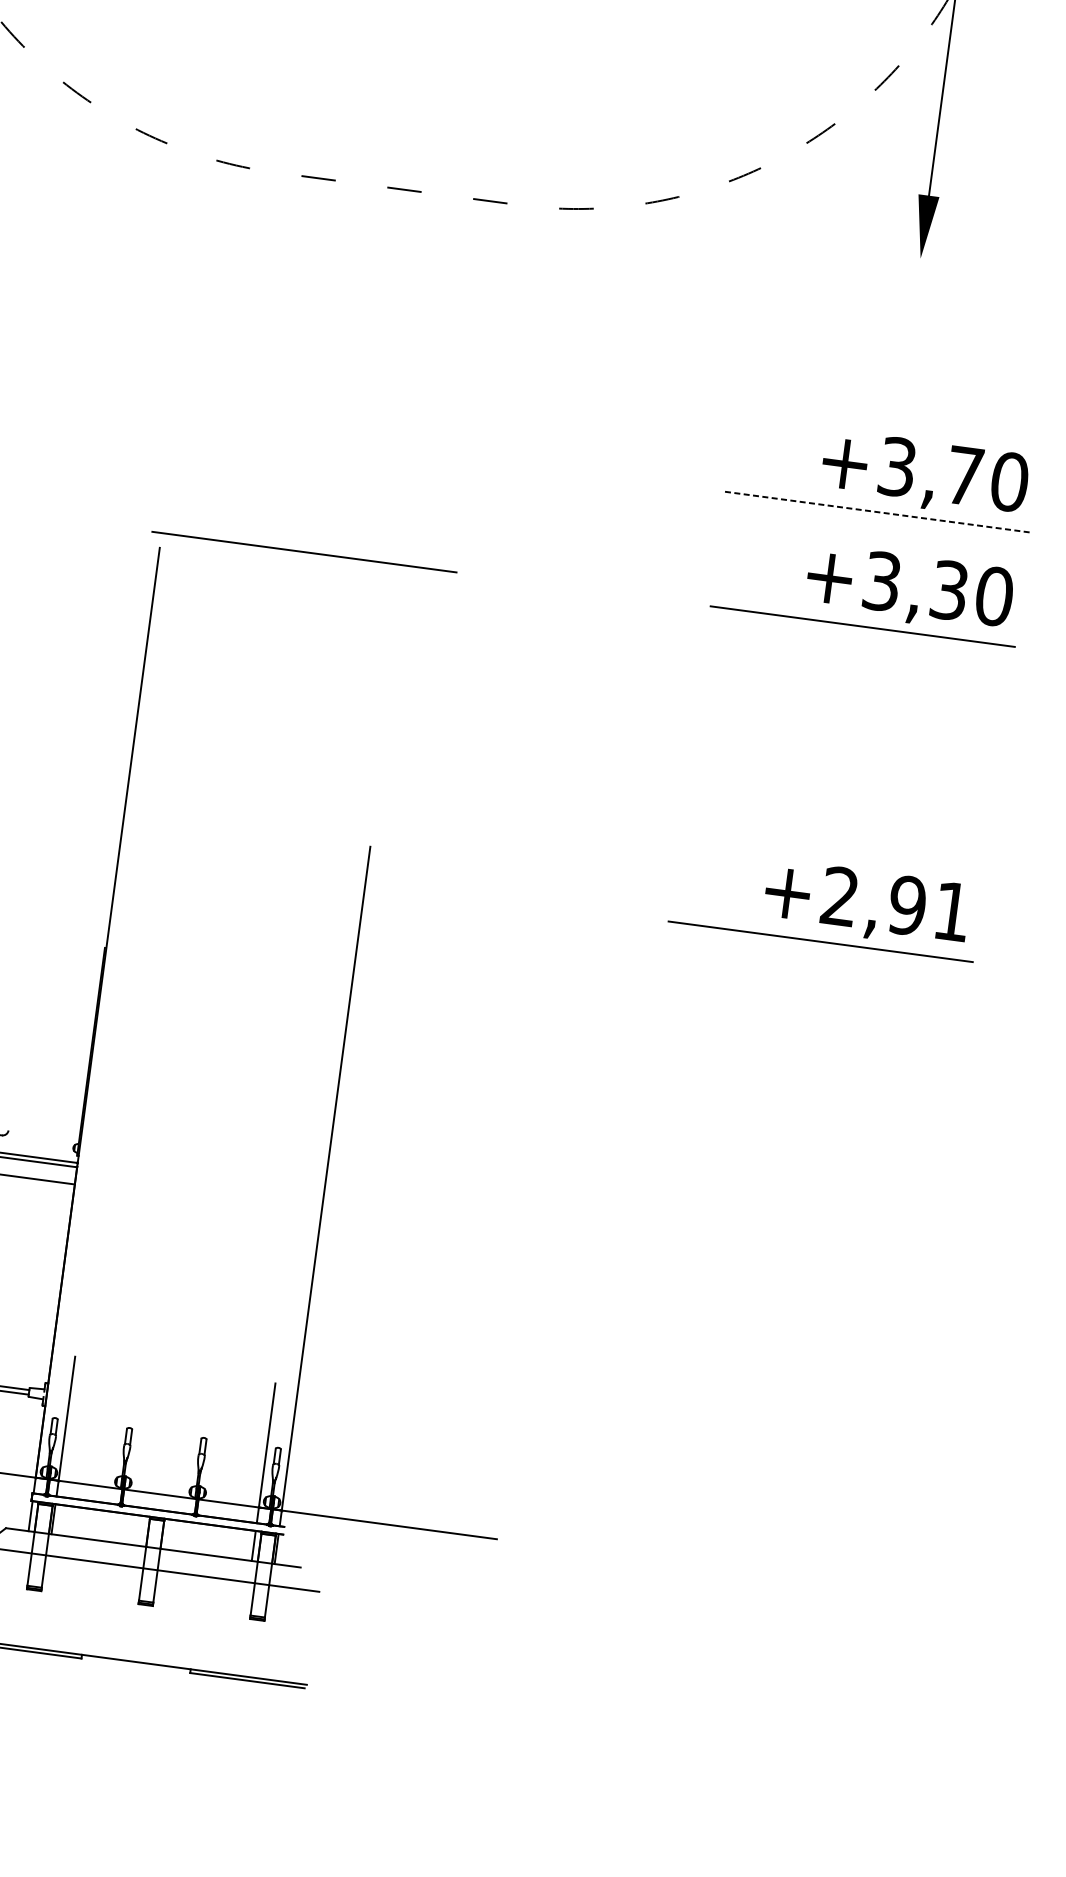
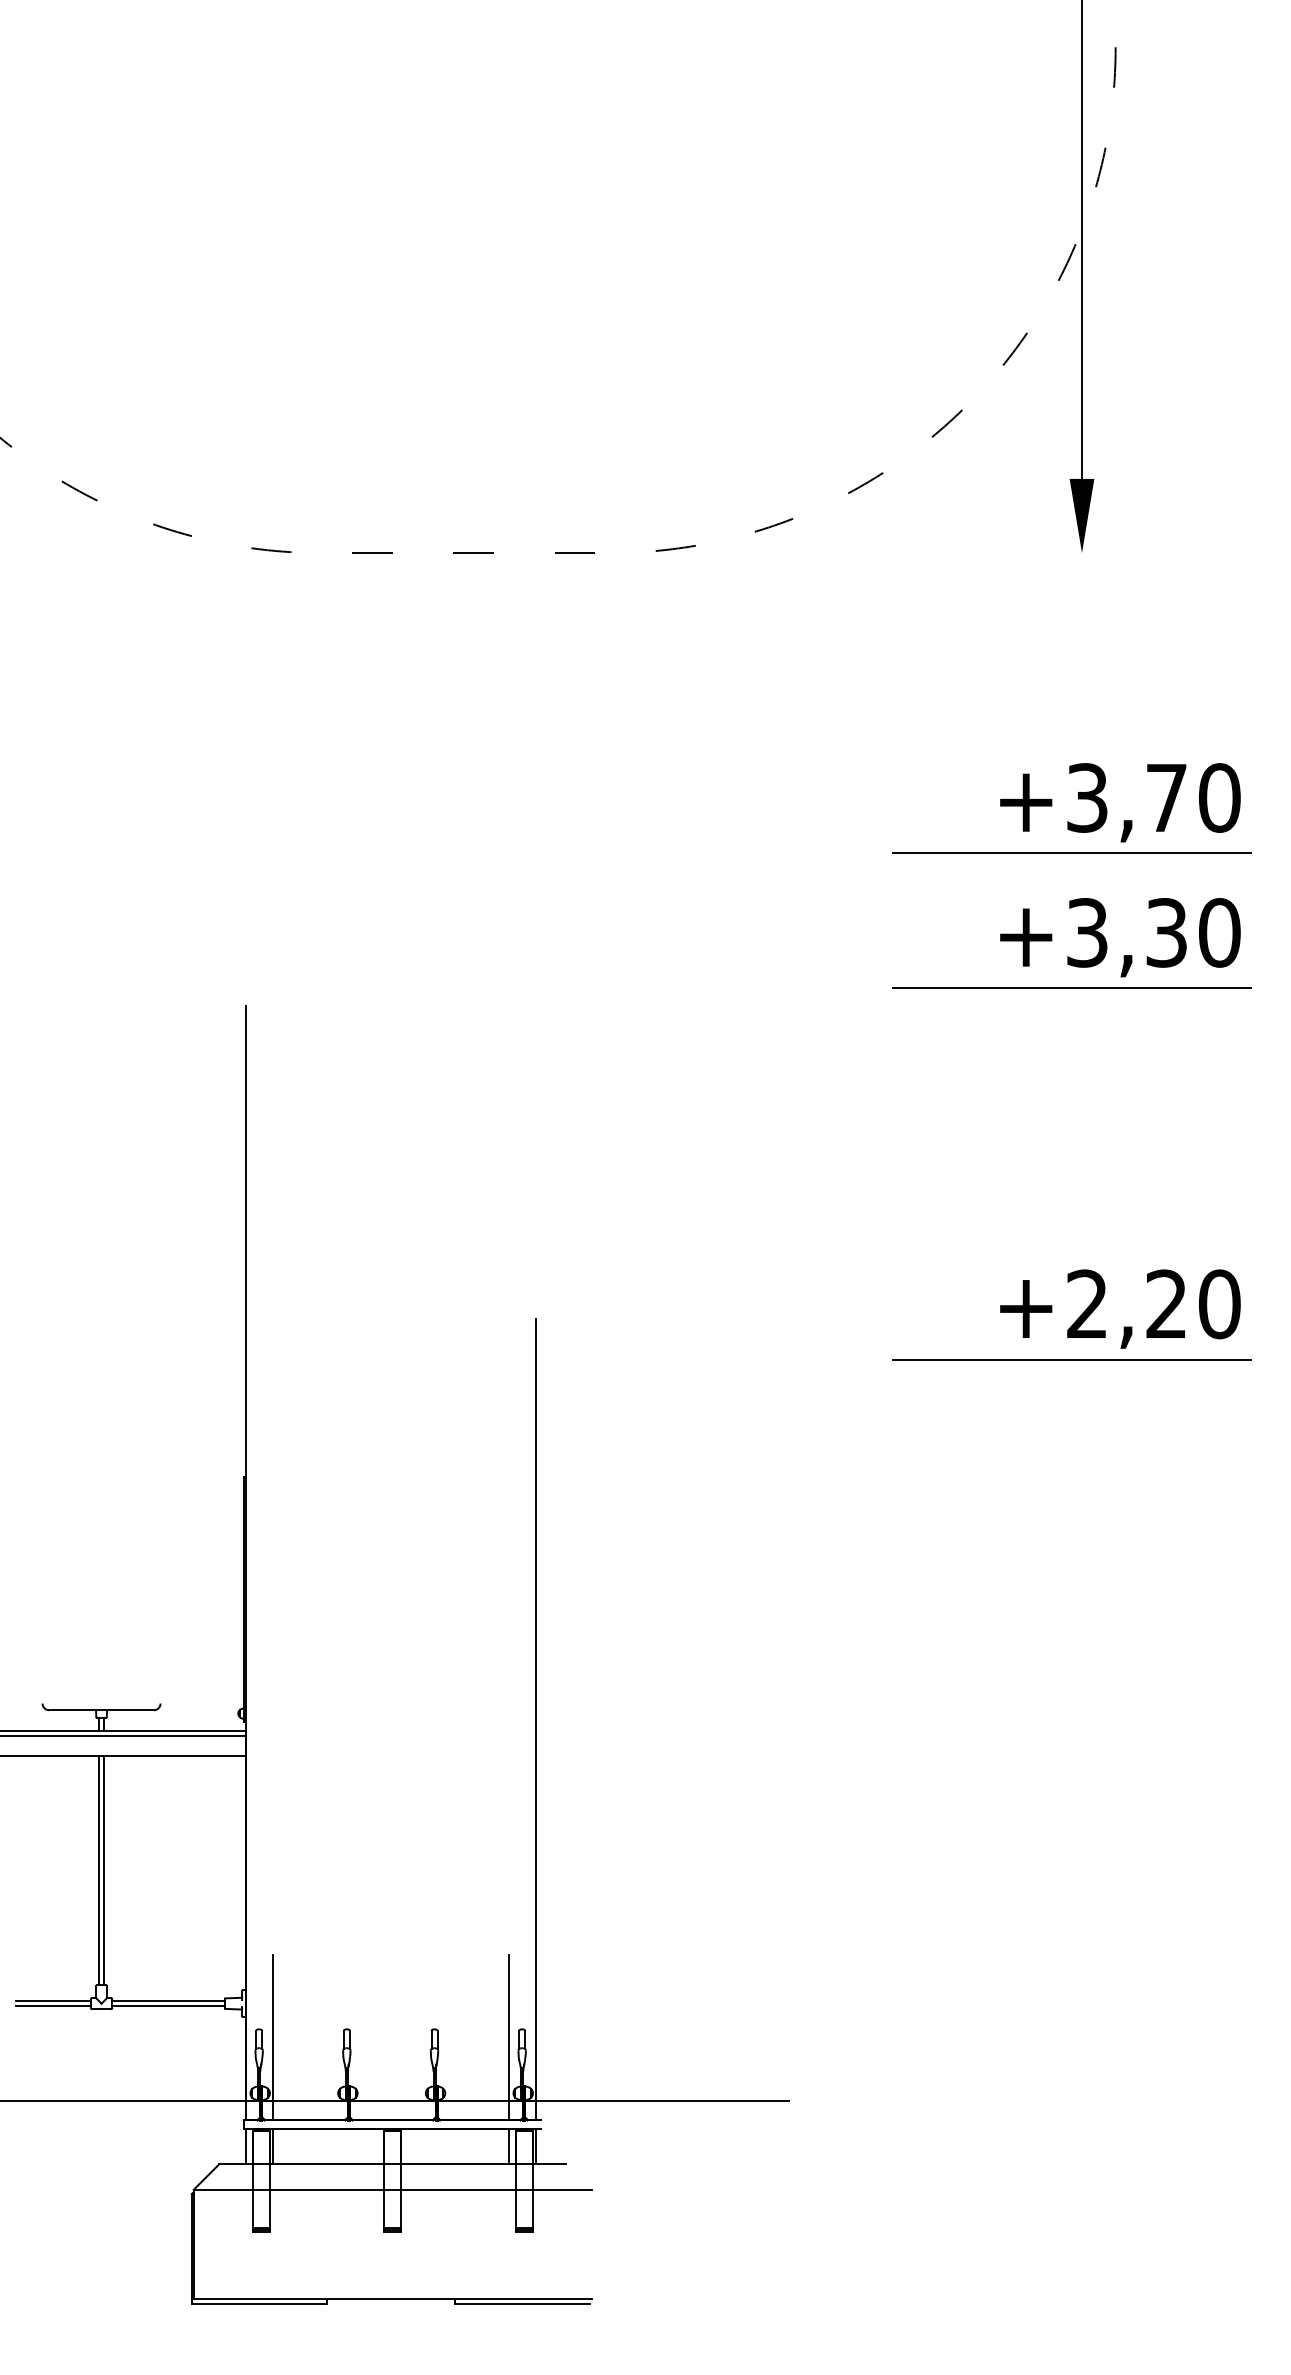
line: (878, 512) -> (1072, 853), dashed -> solid
line: (304, 551) -> (413, 987), removed
text: (929, 908) -> (1192, 1304), +2,91 -> +2,20

